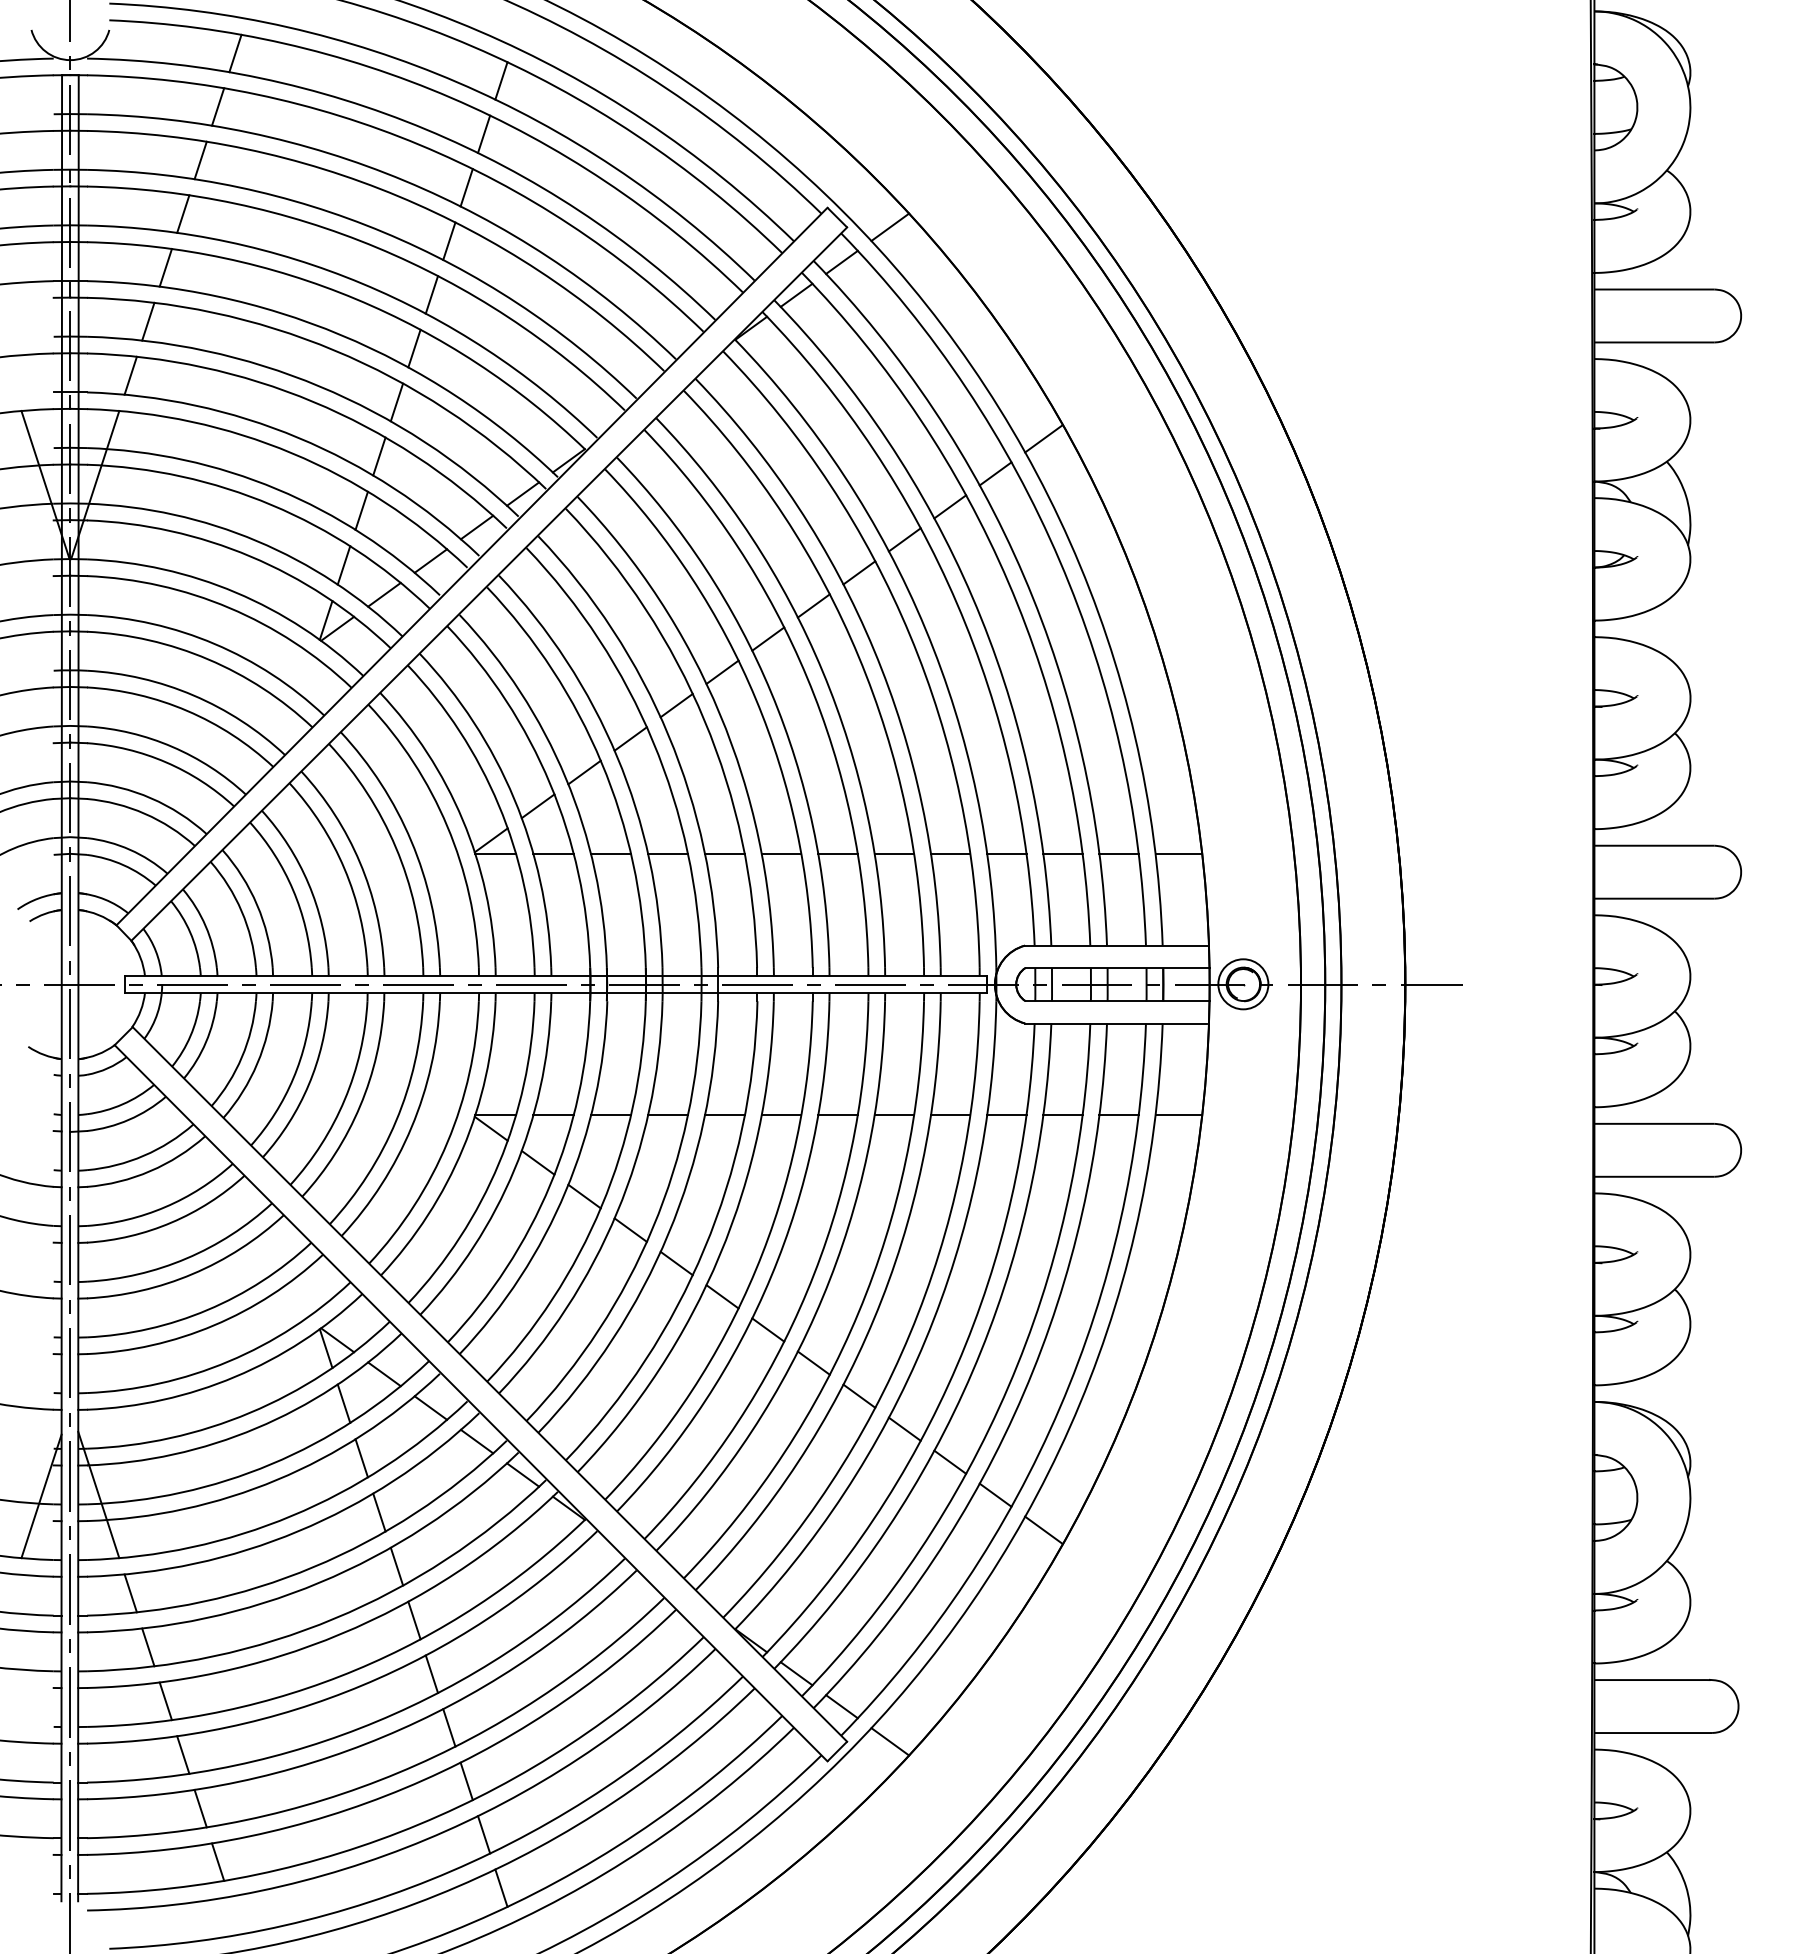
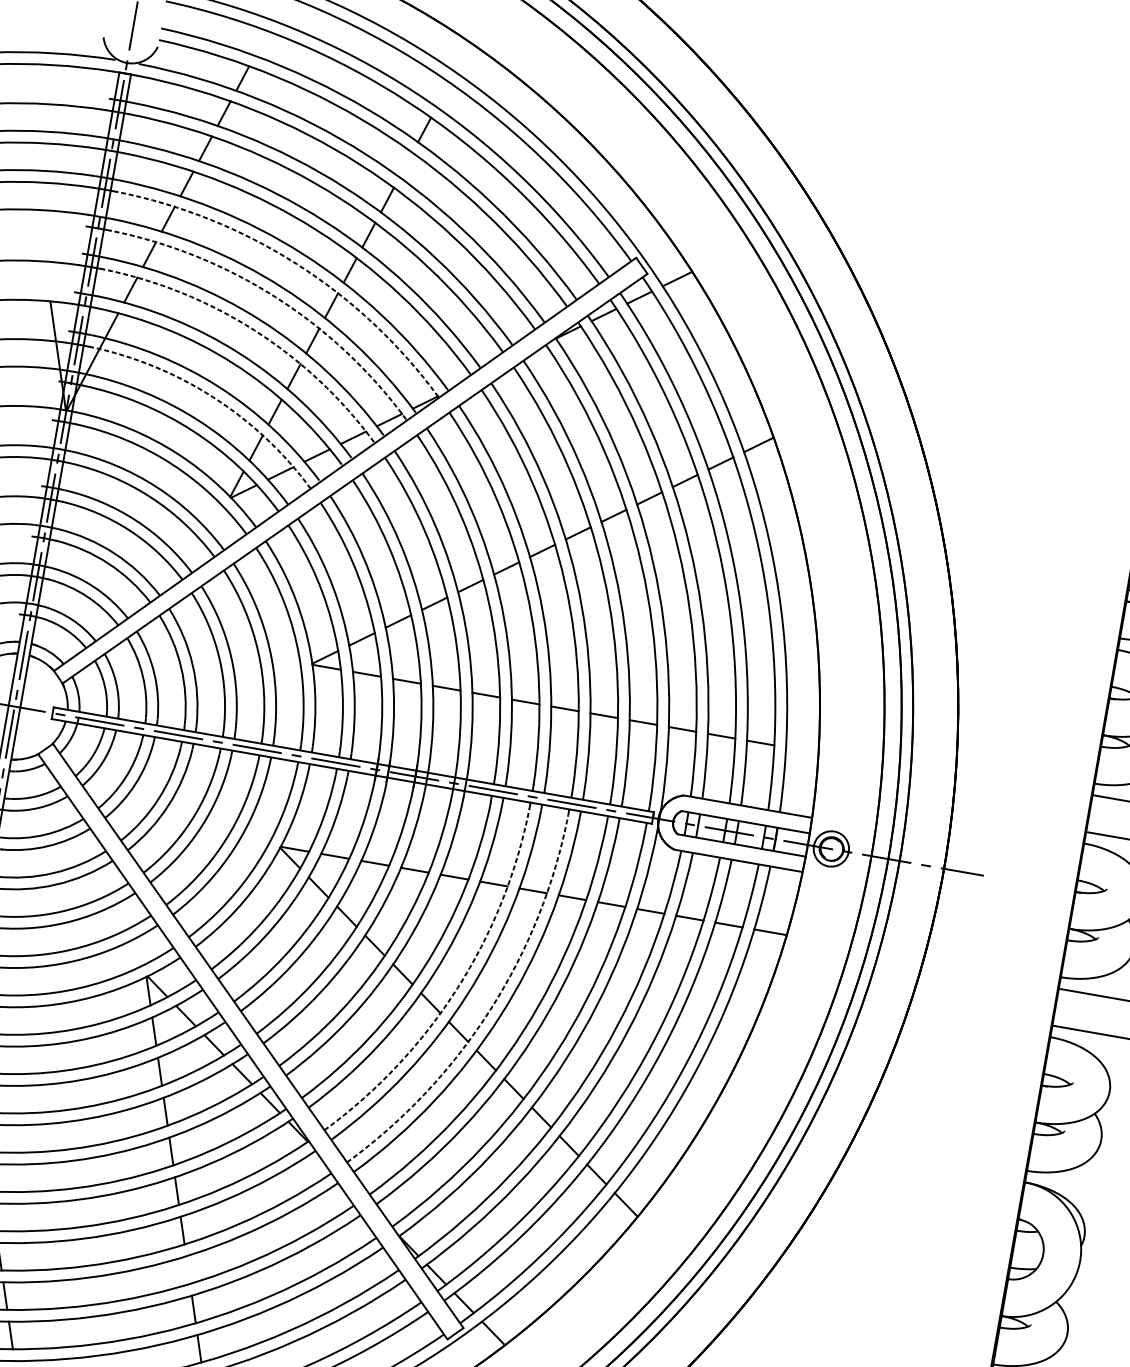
line: (484, 134) -> (406, 165), removed
arc: (355, 299) -> (296, 264), solid -> dashed
arc: (334, 350) -> (275, 297), solid -> dashed
arc: (313, 401) -> (254, 330), solid -> dashed
arc: (271, 505) -> (212, 397), solid -> dashed
line: (1178, 853) -> (802, 750), removed
arc: (755, 1270) -> (456, 988), solid -> dashed
arc: (807, 1291) -> (490, 1009), solid -> dashed
line: (449, 1727) -> (188, 1269), removed

